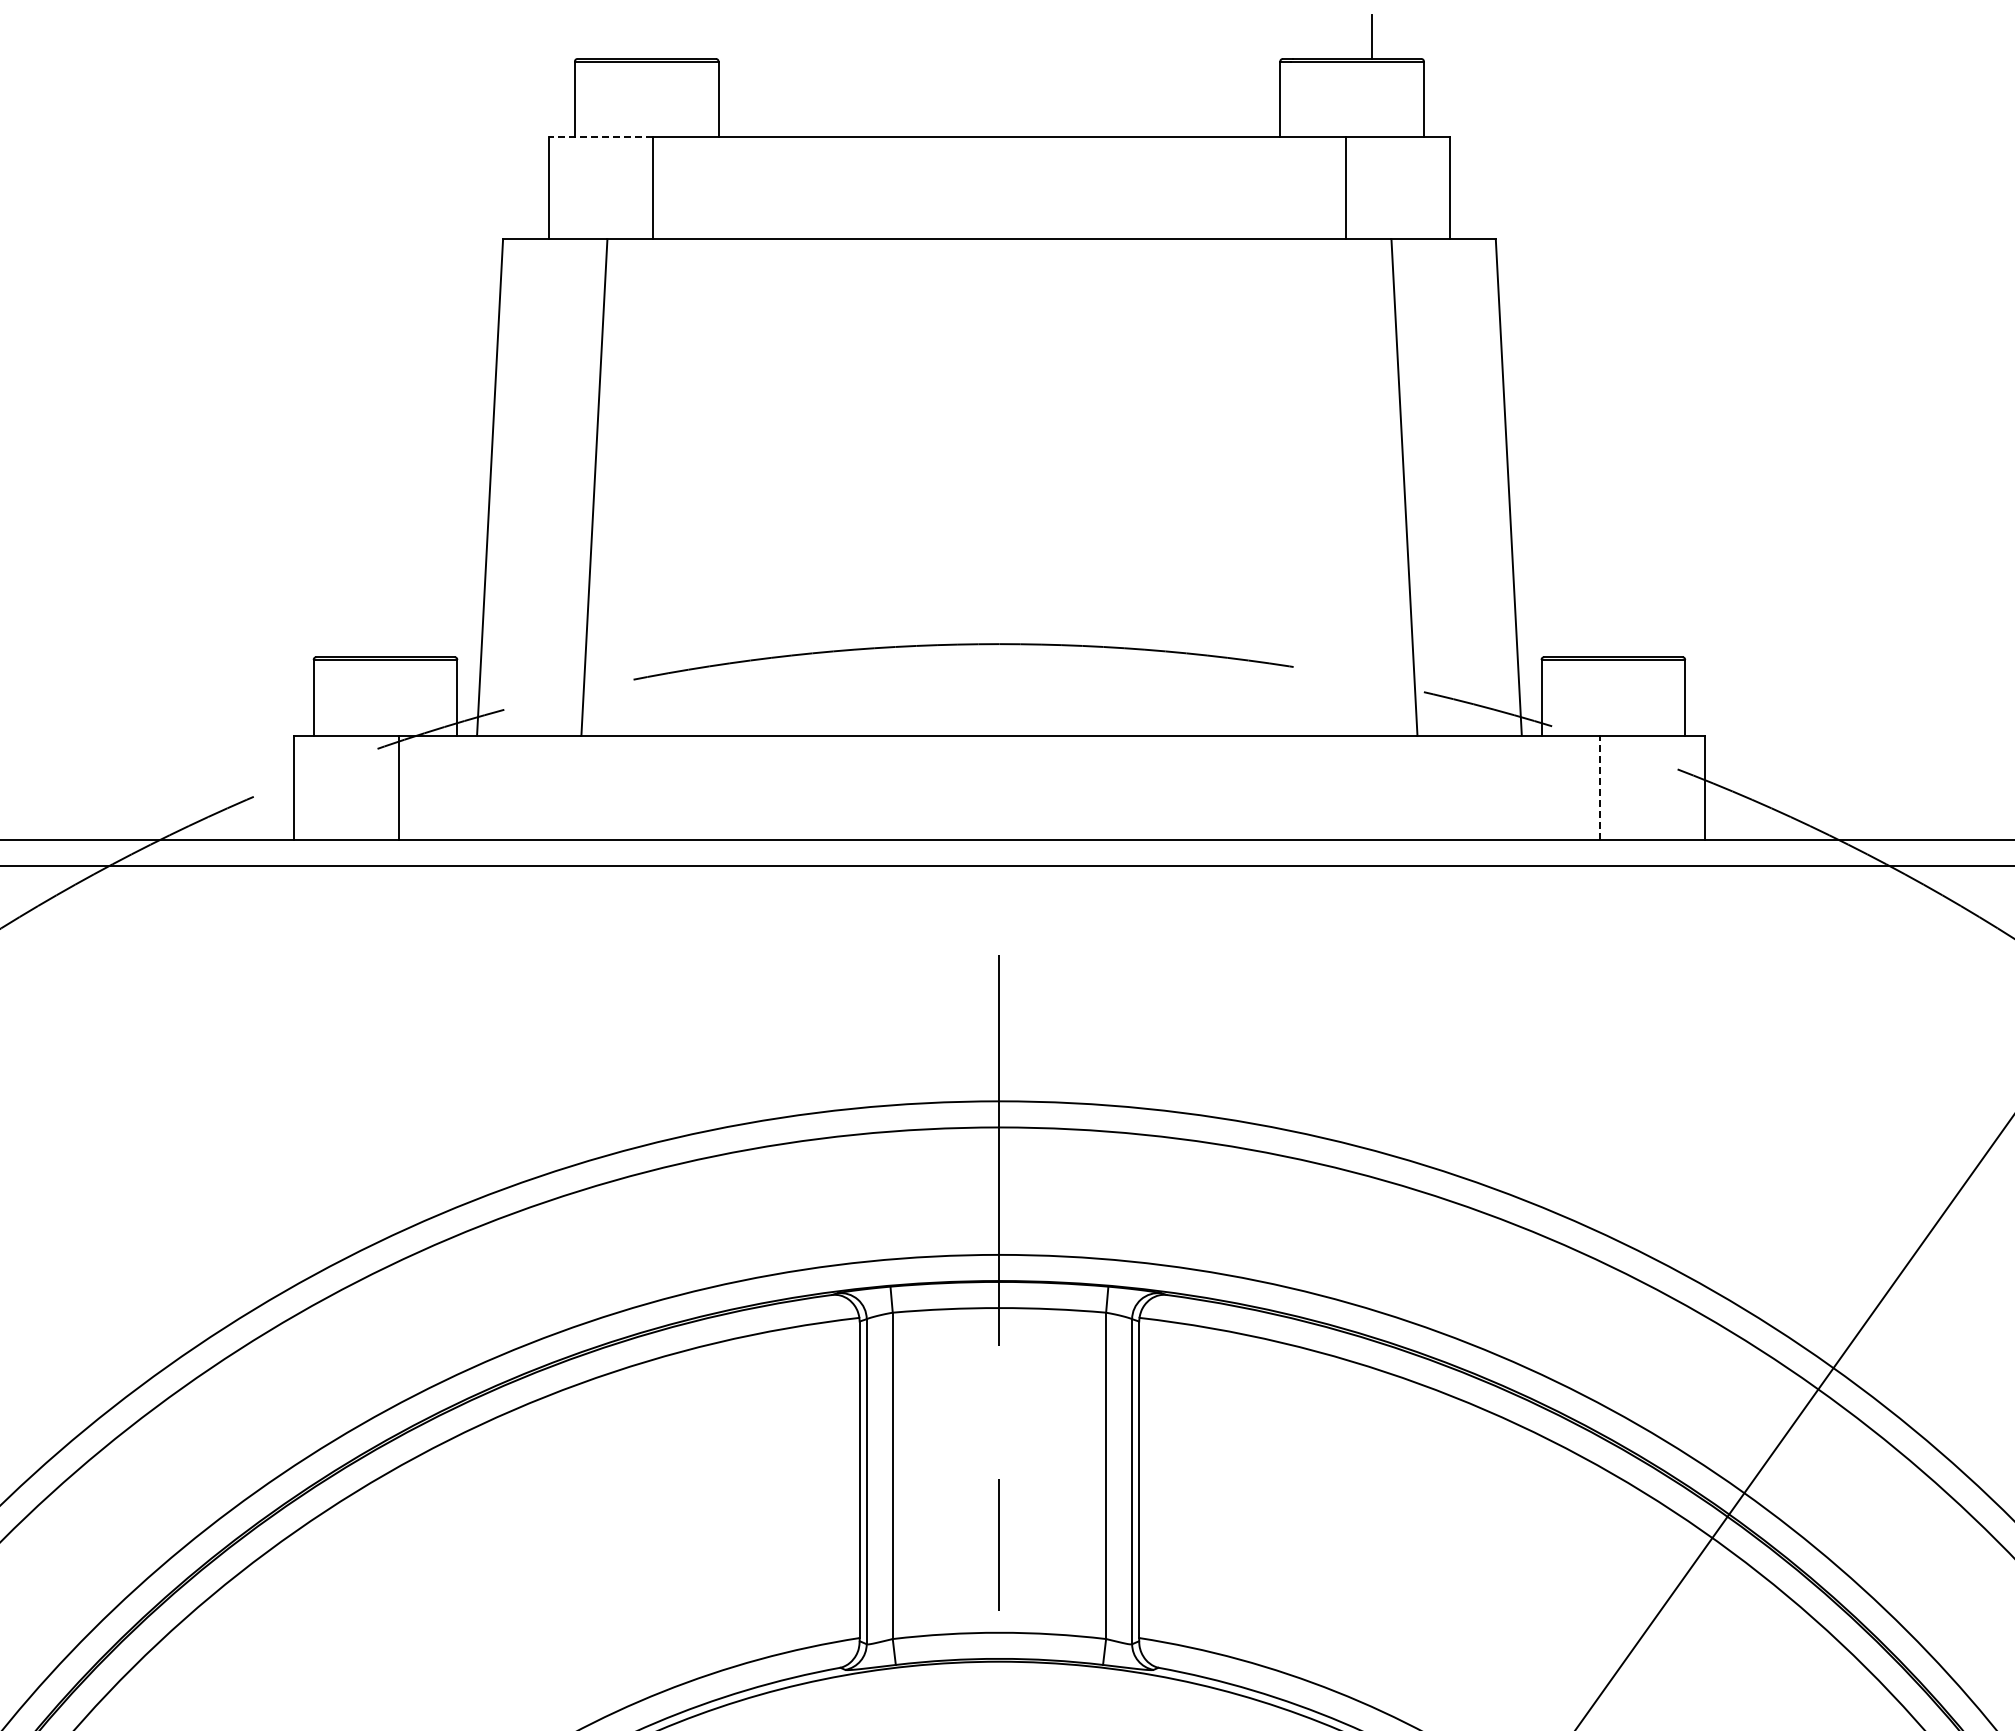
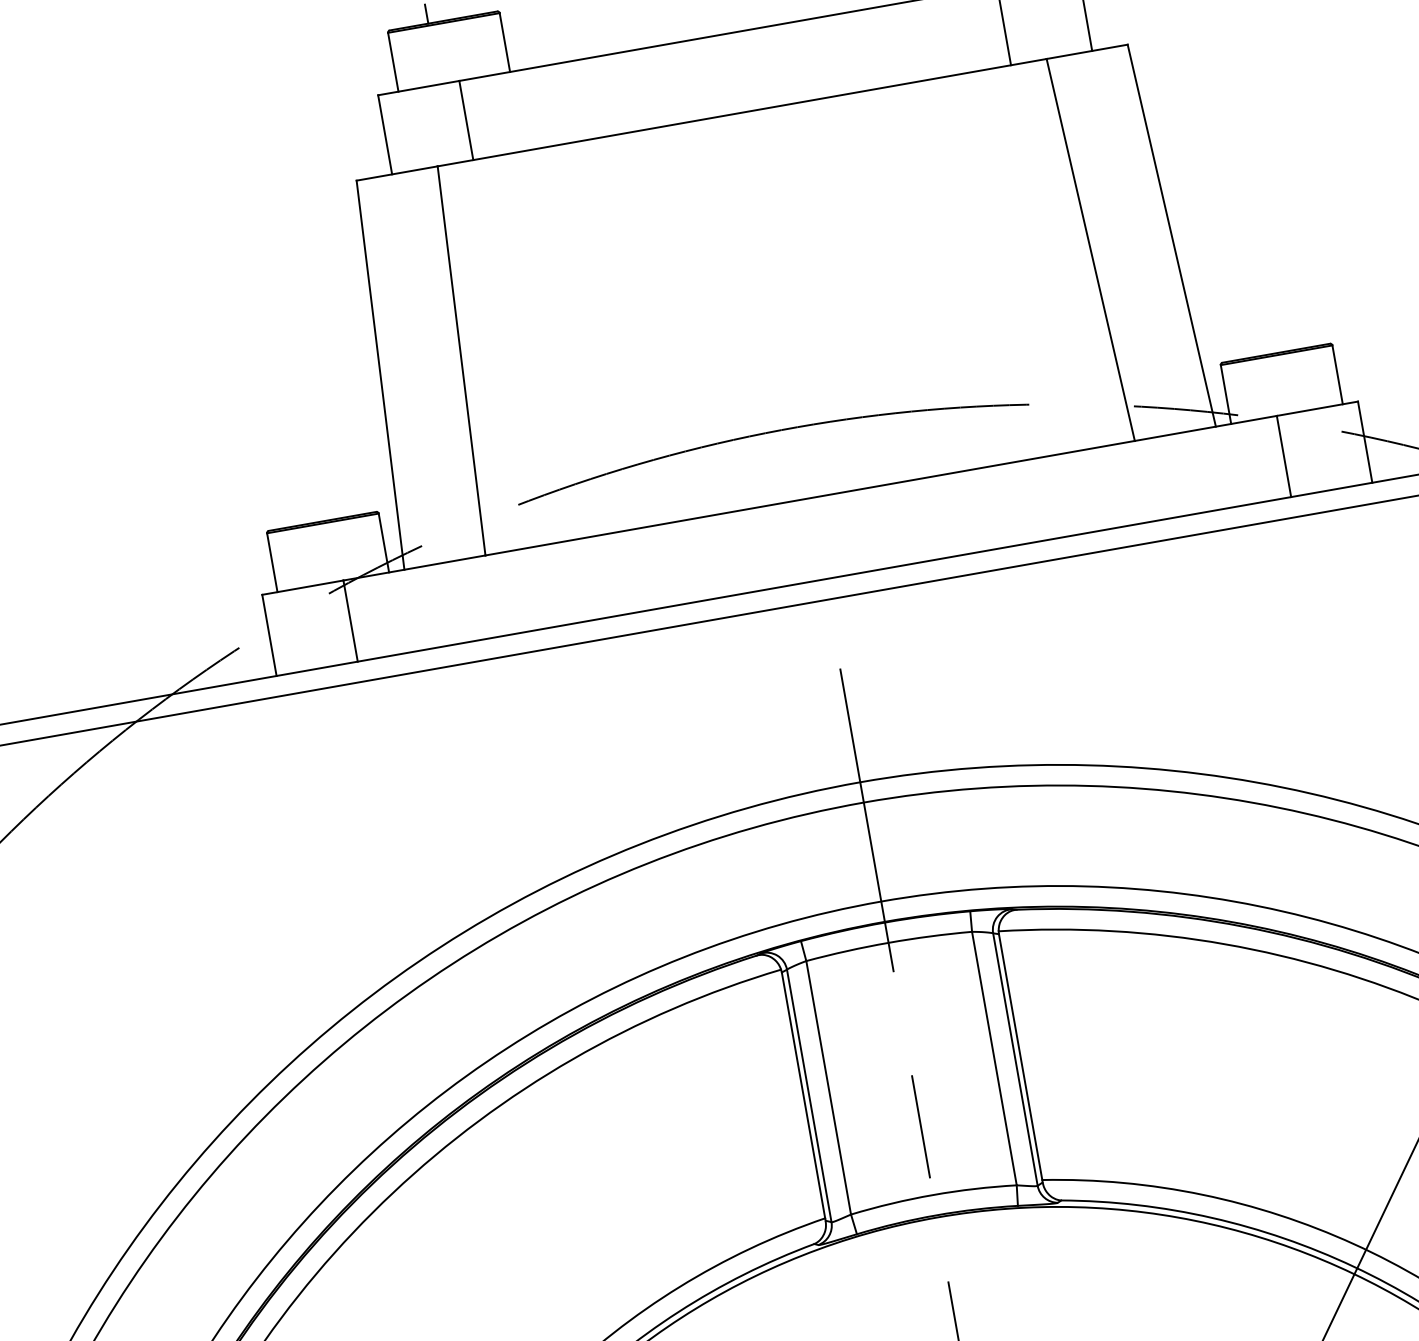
line: (627, 46) -> (426, 13), added
line: (600, 137) -> (418, 88), dashed -> solid
line: (1600, 787) -> (1284, 456), dashed -> solid

